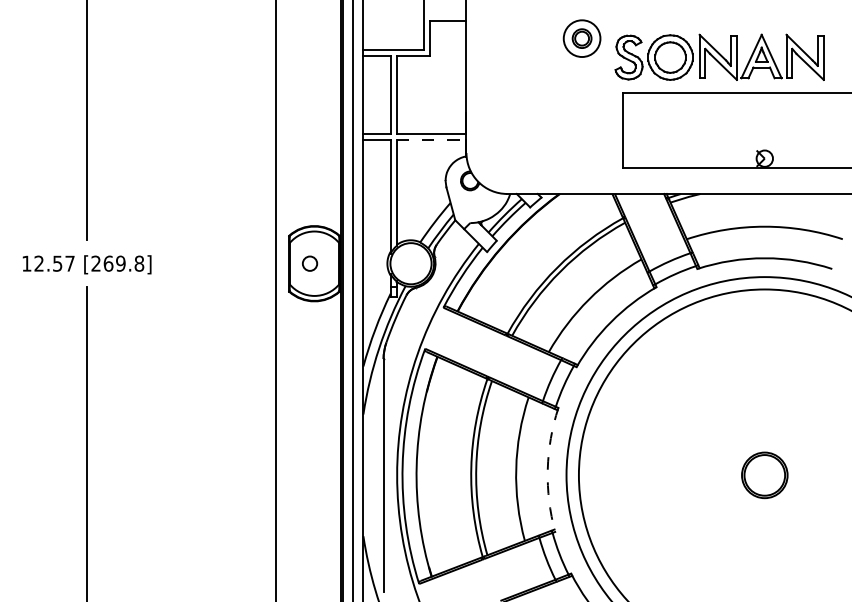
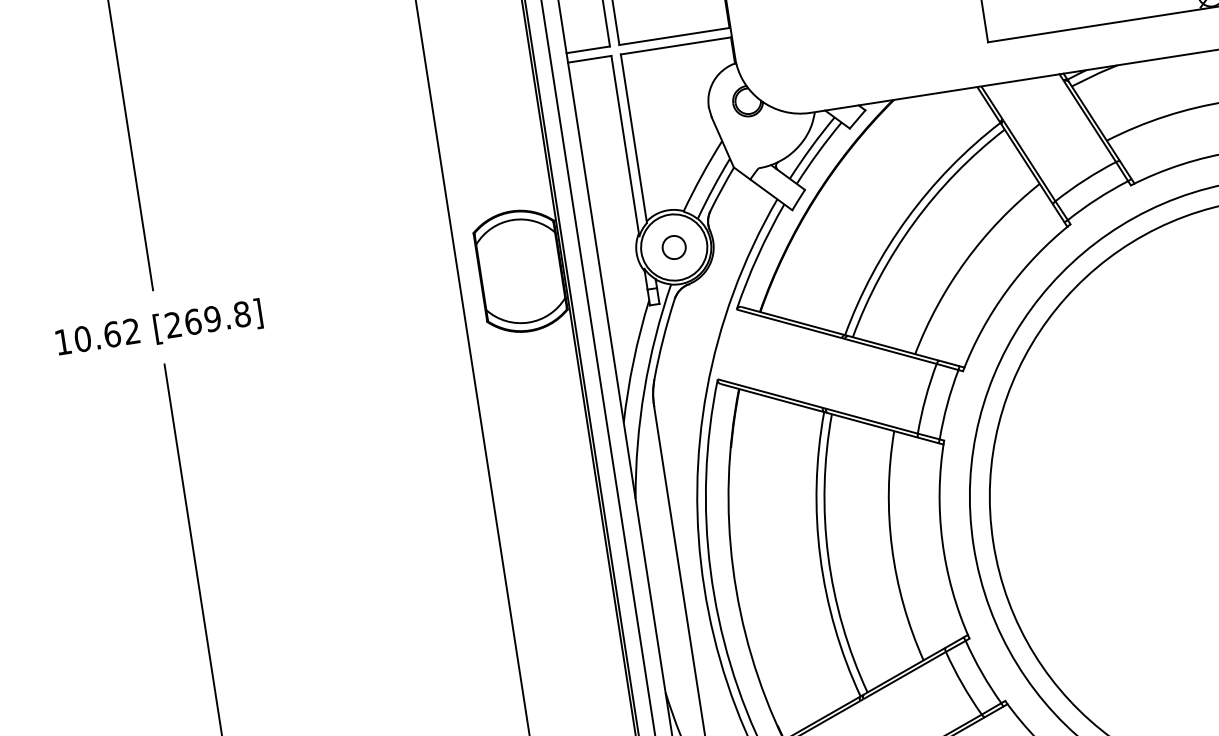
line: (431, 140) -> (676, 46), dashed -> solid
text: (54, 263) -> (107, 334), 12.57 -> 10.62
circle: (310, 263) -> (674, 247), moved
arc: (547, 469) -> (941, 541), dashed -> solid

